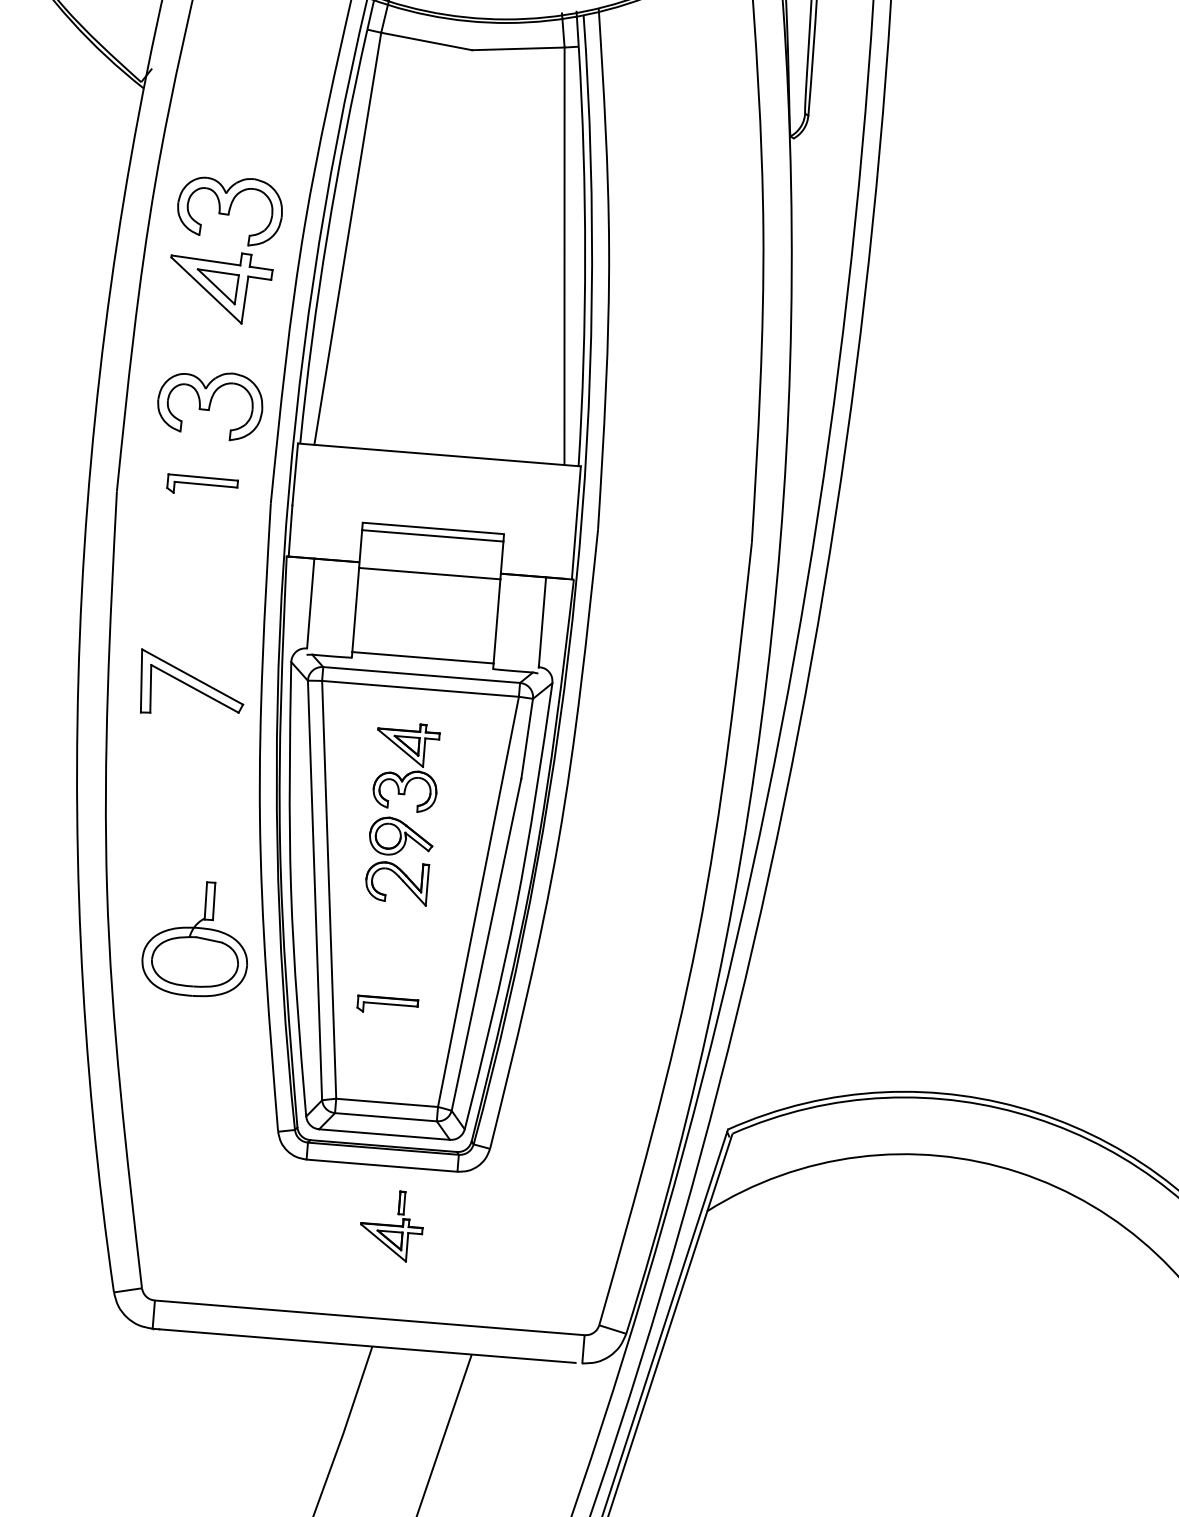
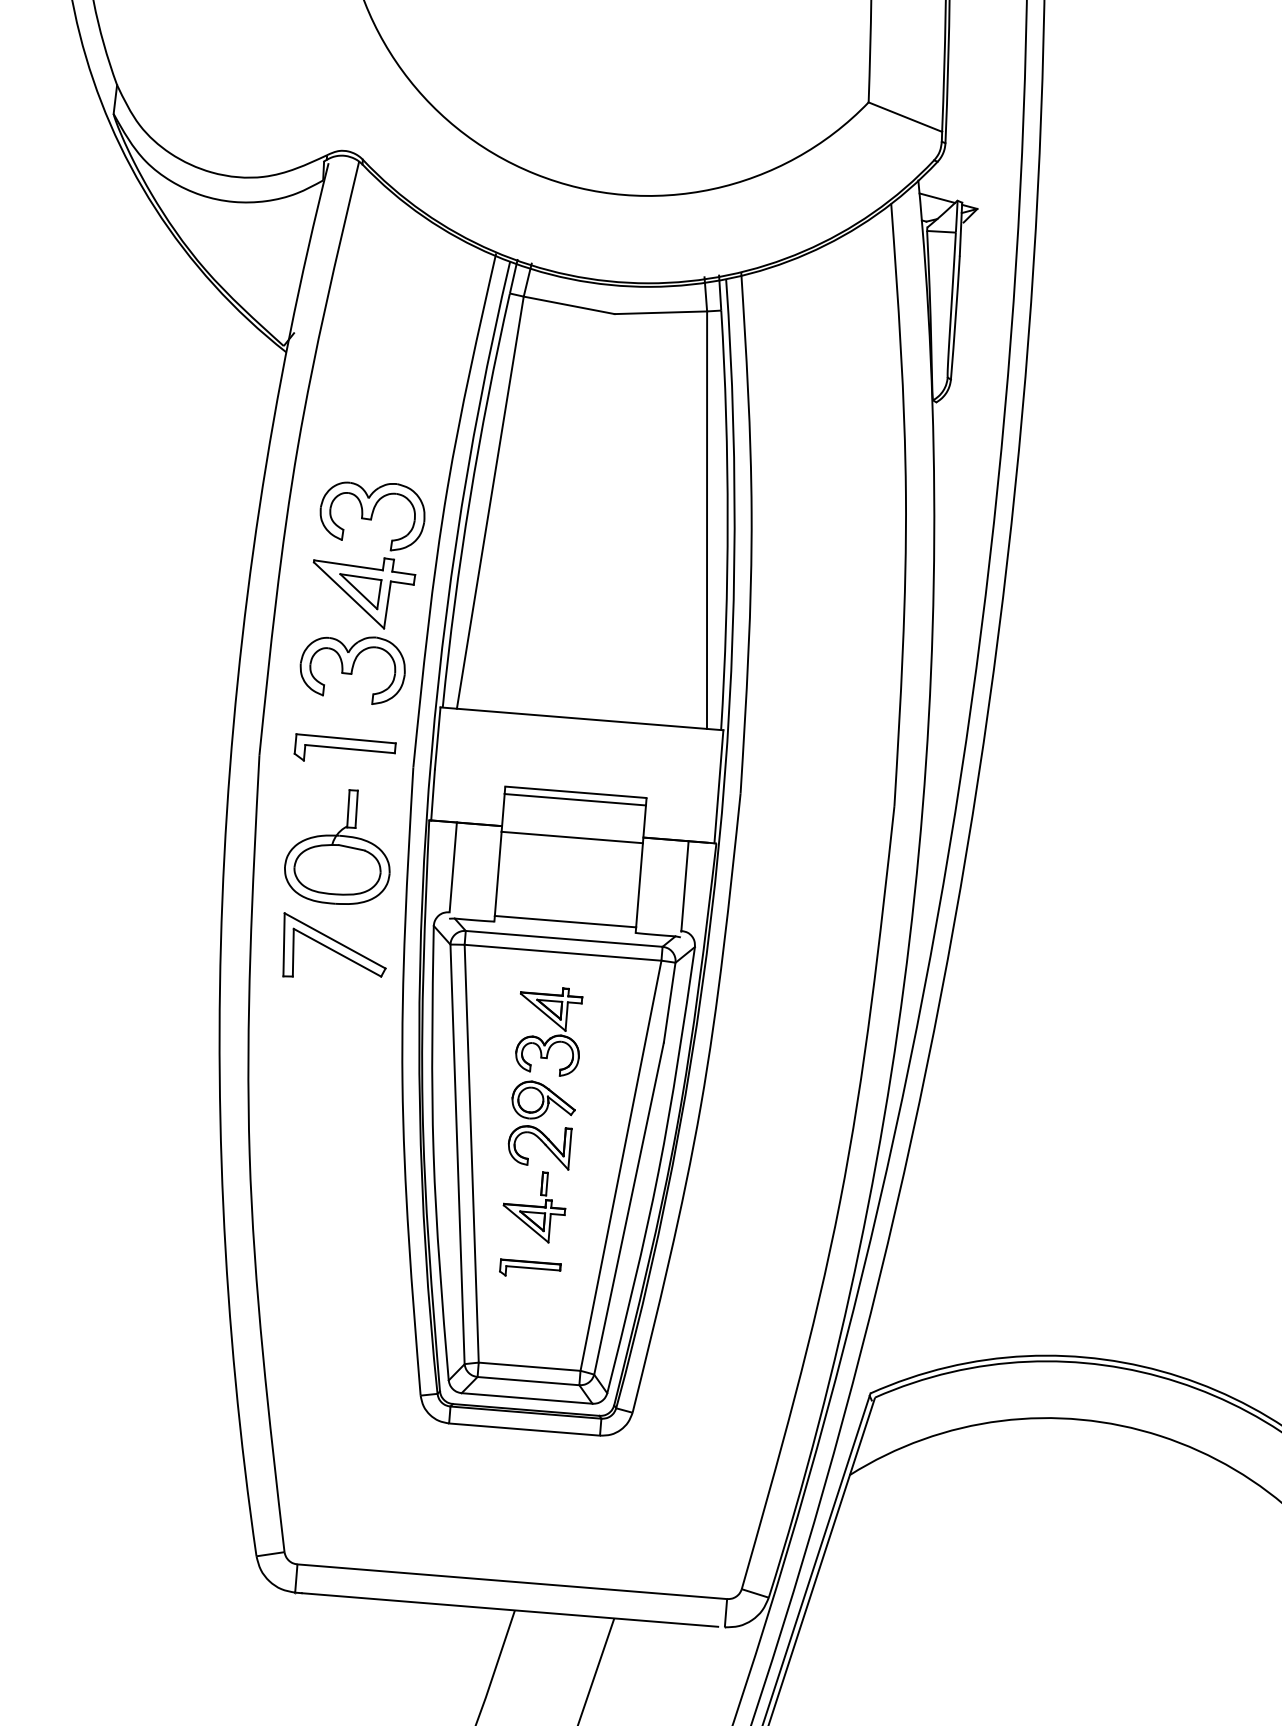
part: (222, 261) -> (365, 566), moved
part: (201, 483) -> (344, 747), size x1.43
part: (194, 938) -> (337, 846), moved
part: (391, 1226) -> (534, 1207), moved

